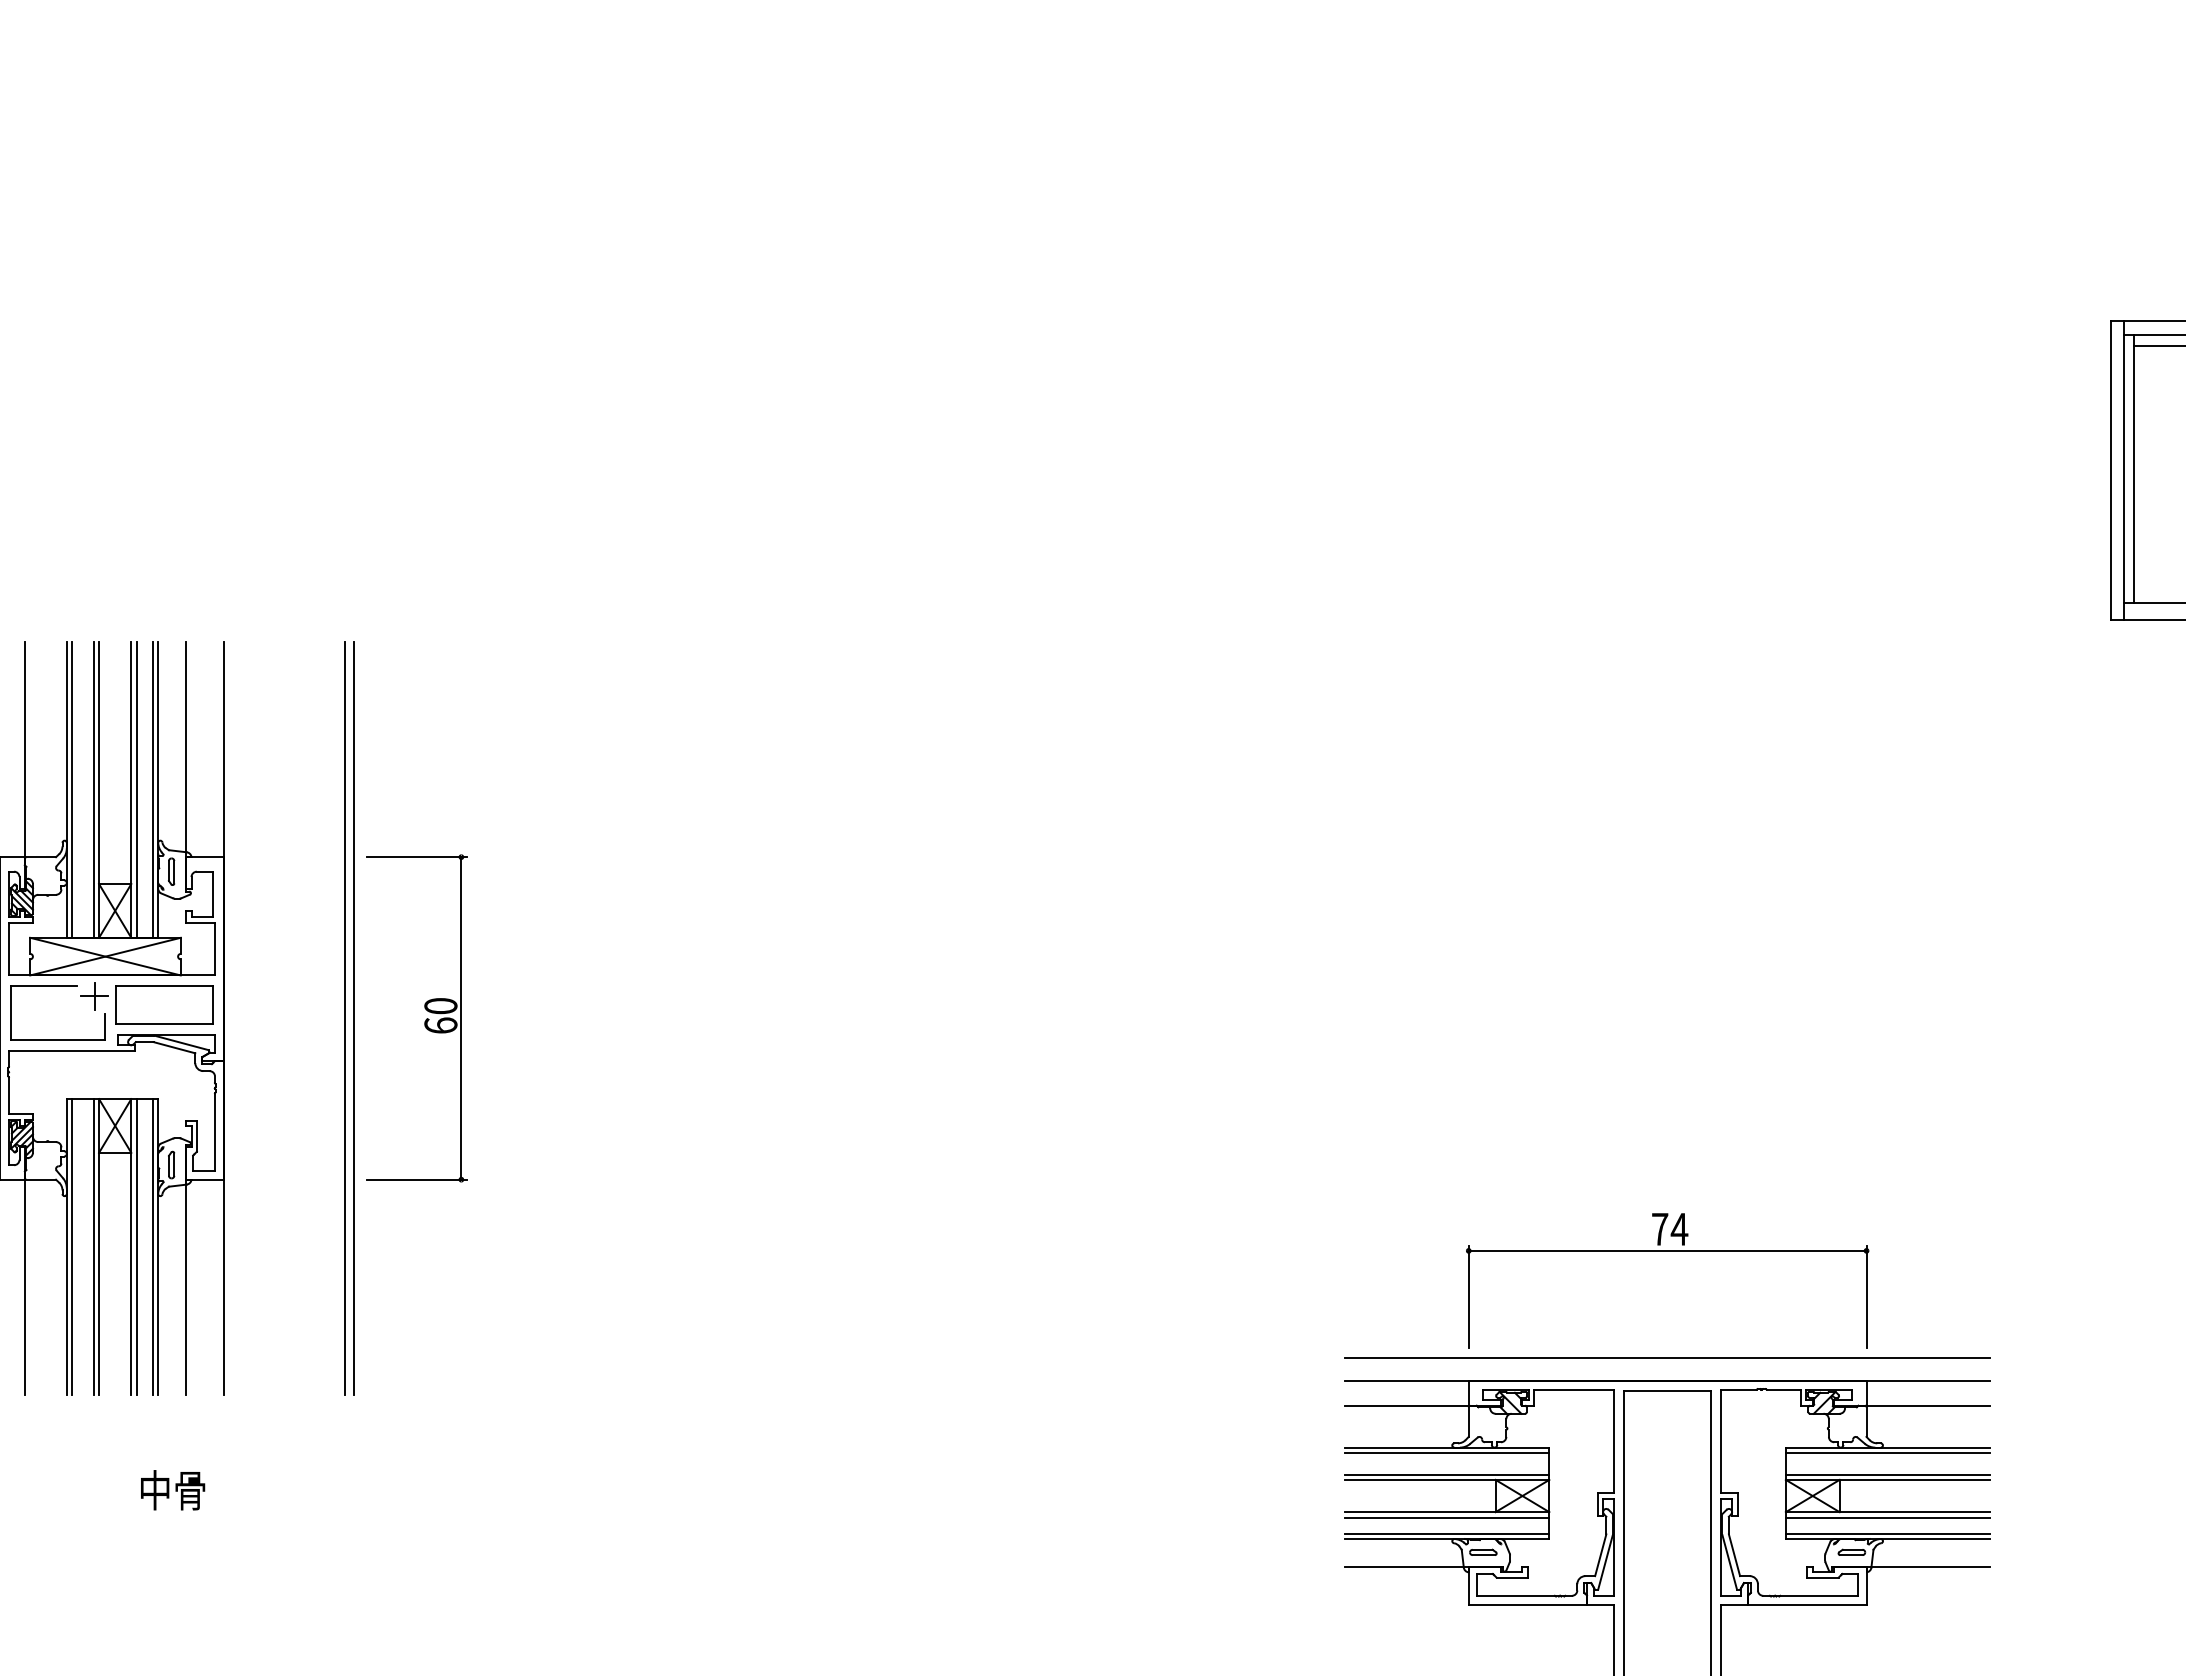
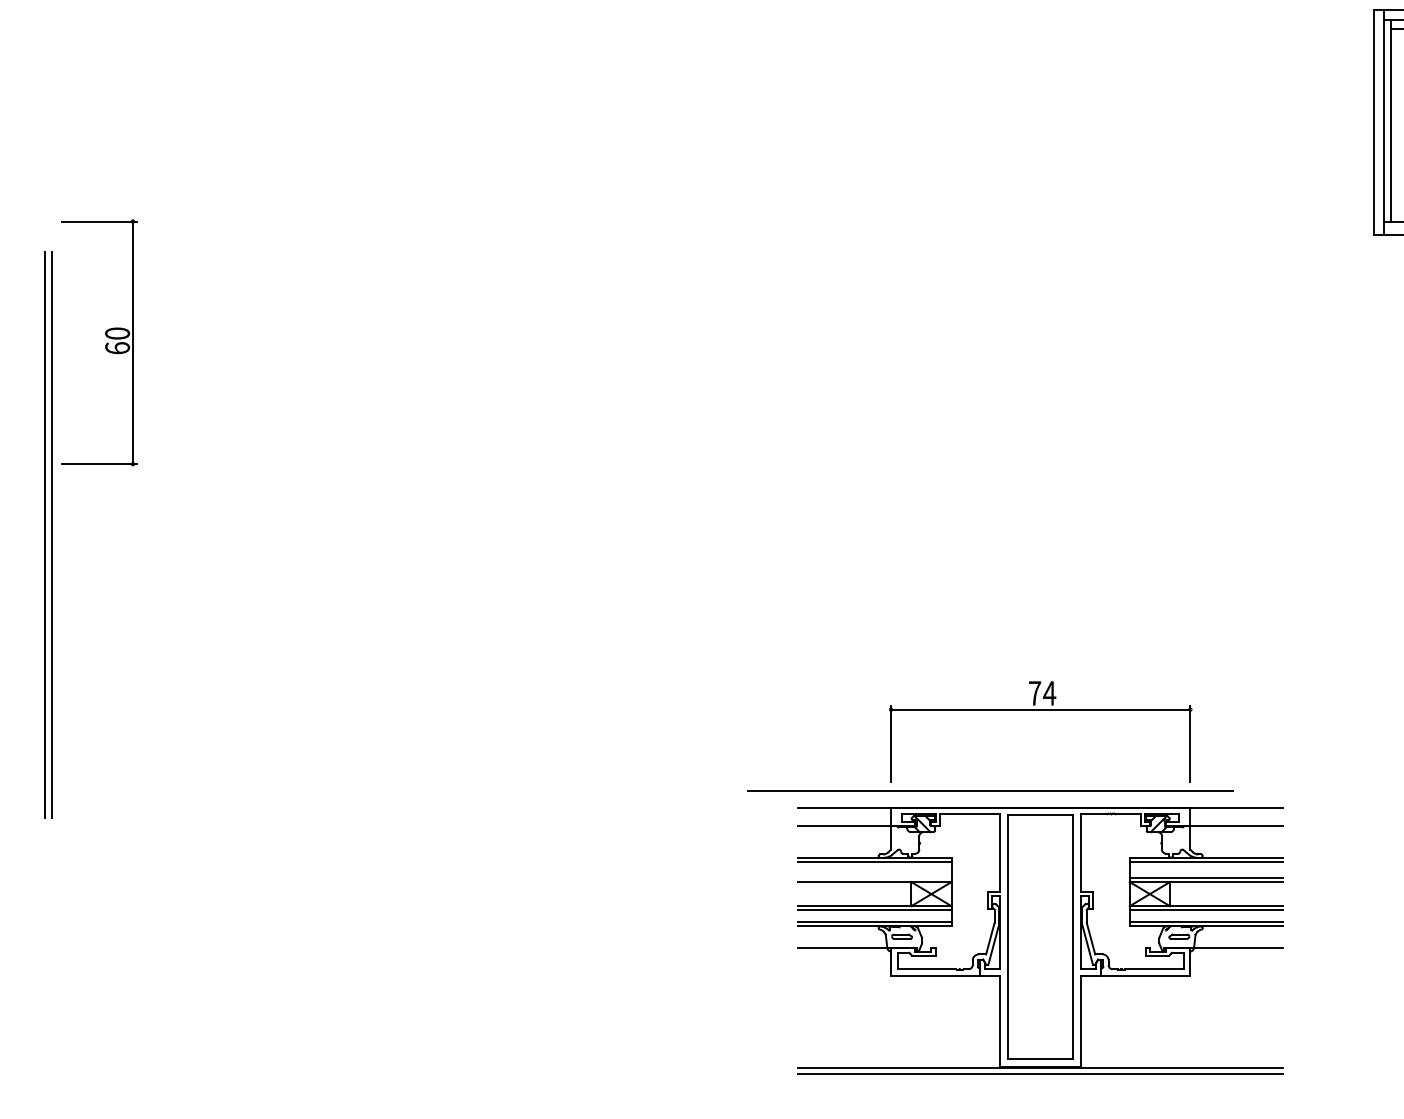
part: (424, 1021) -> (105, 345), moved
line: (1667, 1357) -> (990, 789), moved
line: (1447, 1474) -> (875, 877), removed

